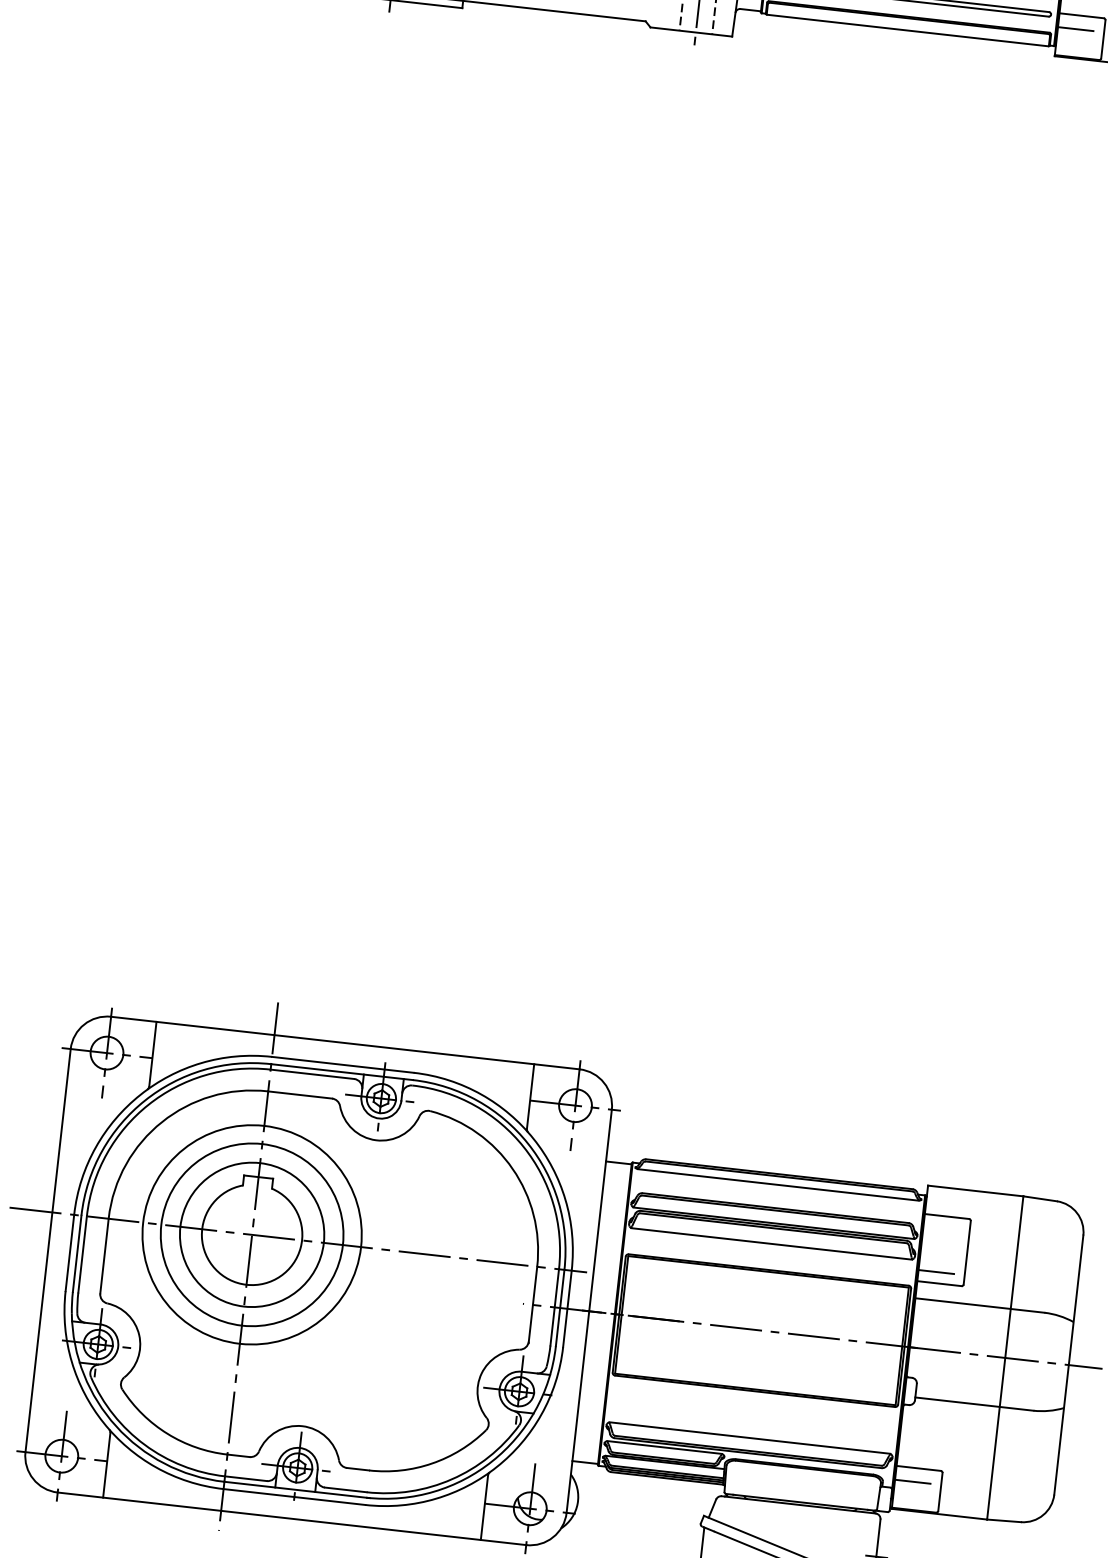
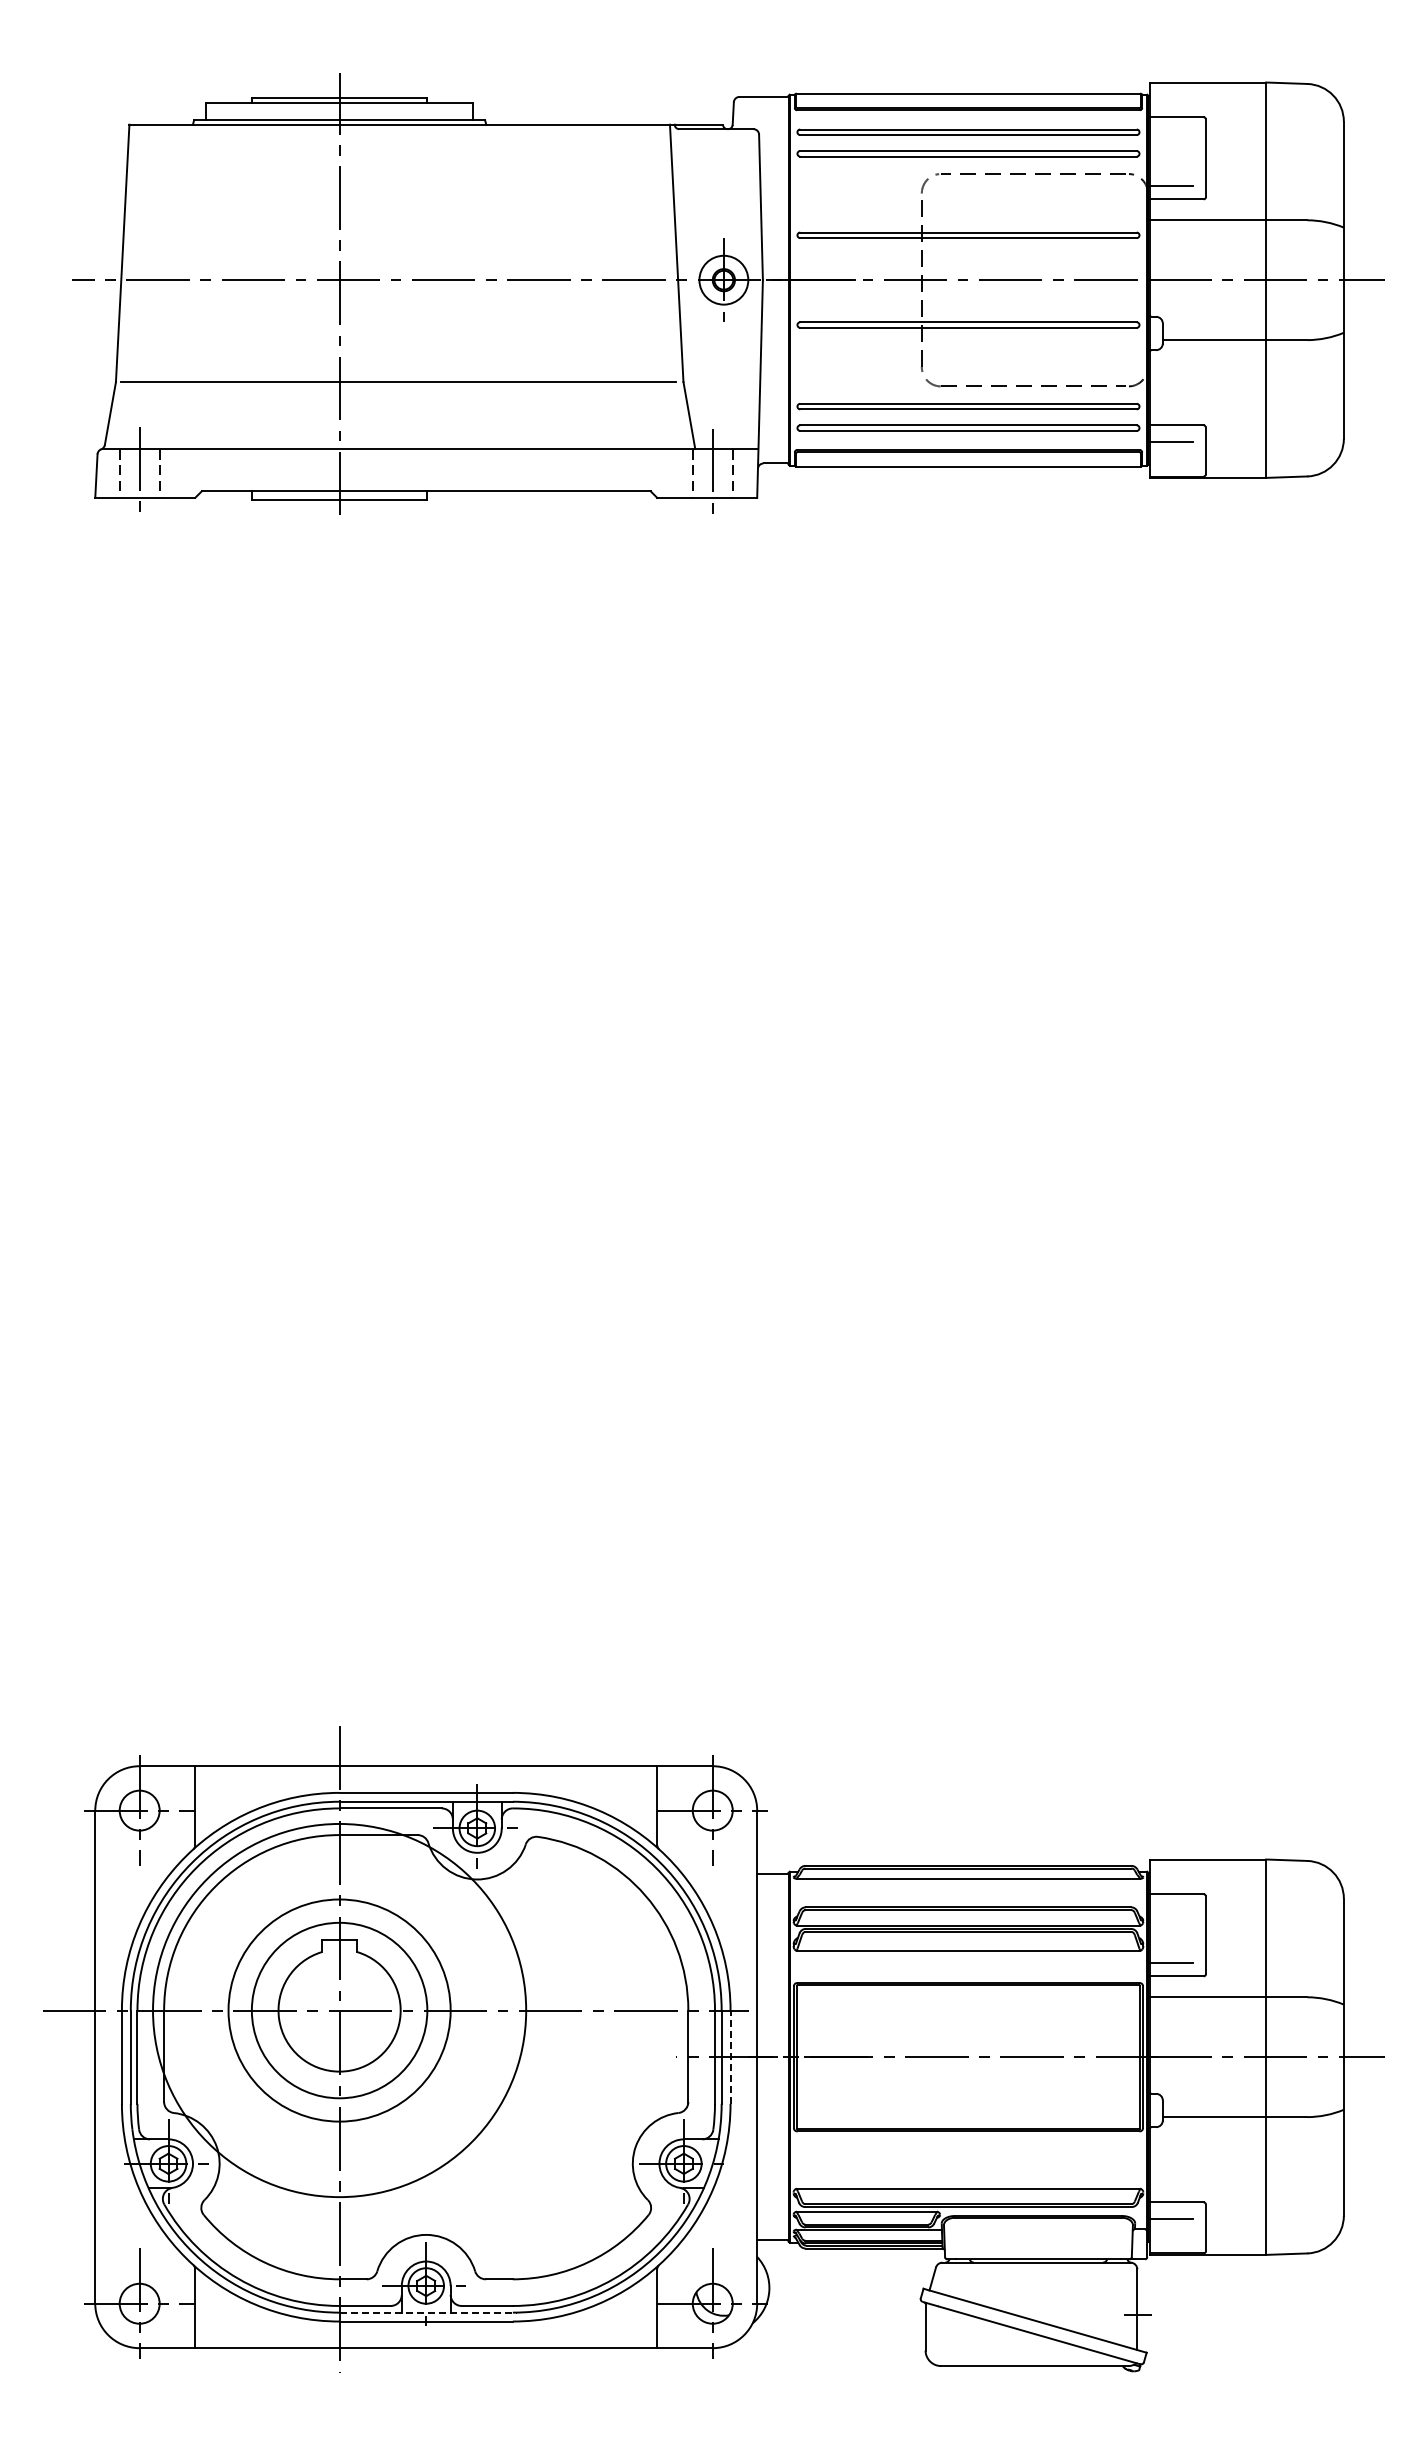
circle: (252, 1234) -> (339, 2010), size x1.4
line: (567, 1309) -> (730, 2057), solid -> dashed
line: (297, 1489) -> (428, 2312), solid -> dashed

